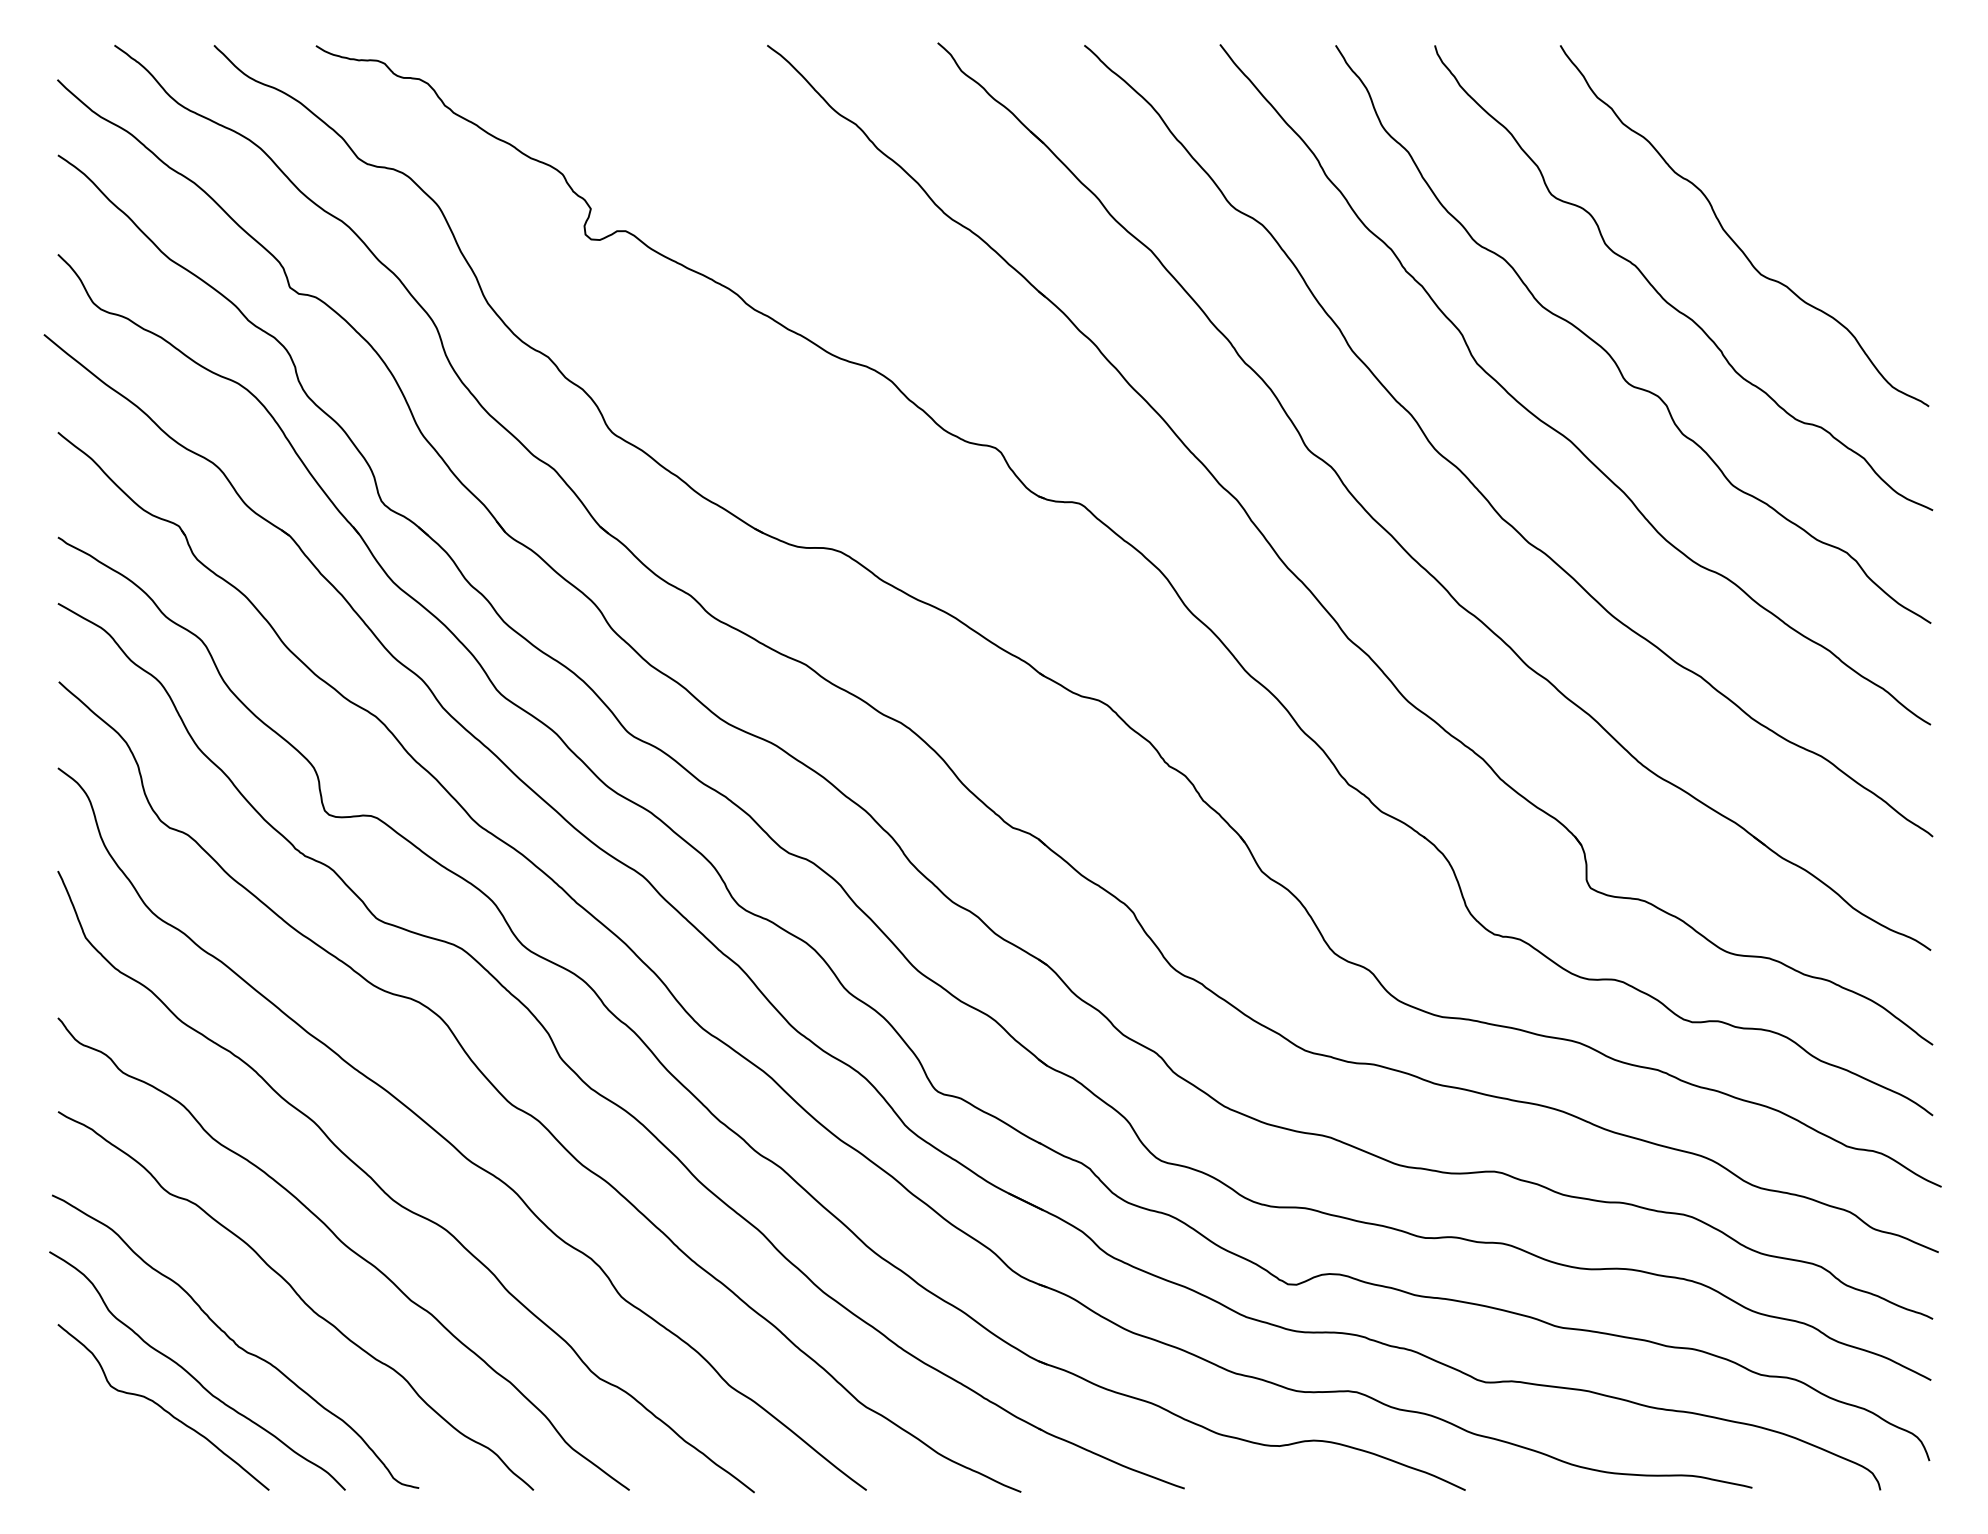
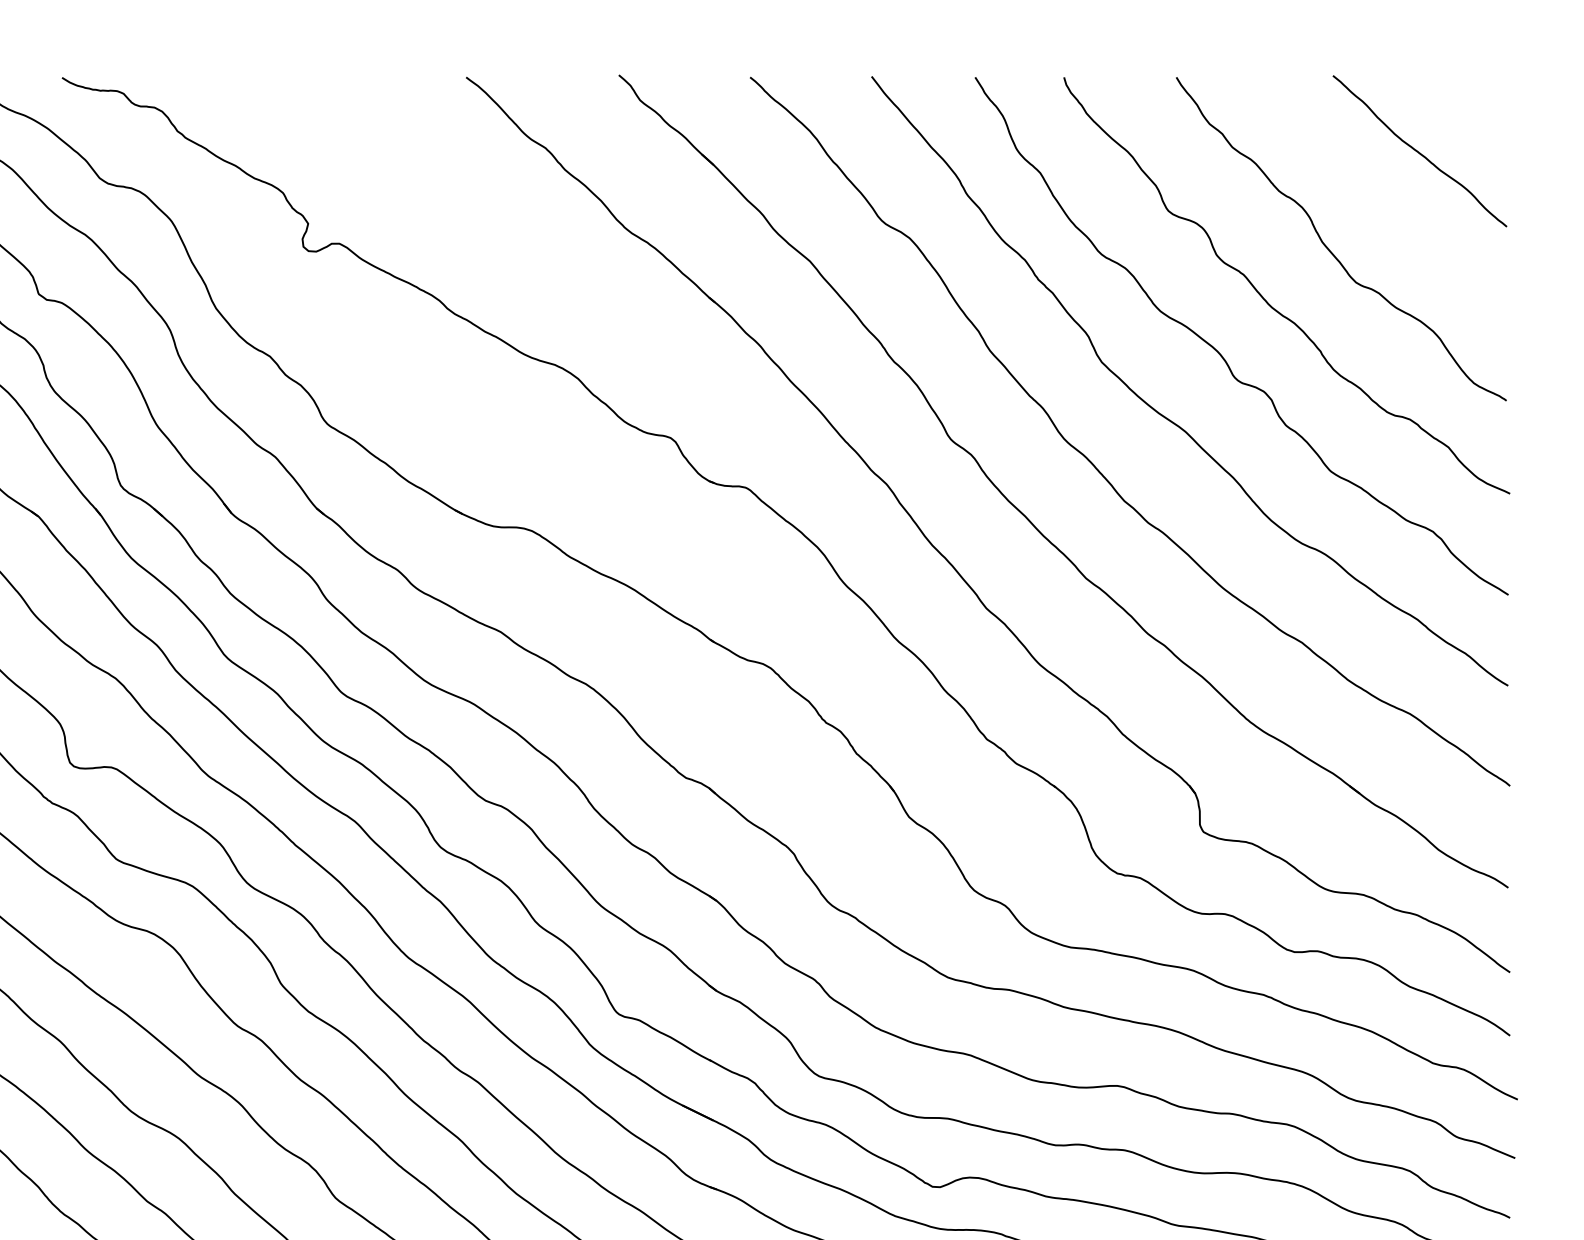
curve: (1830, 127) -> (1418, 150), added

